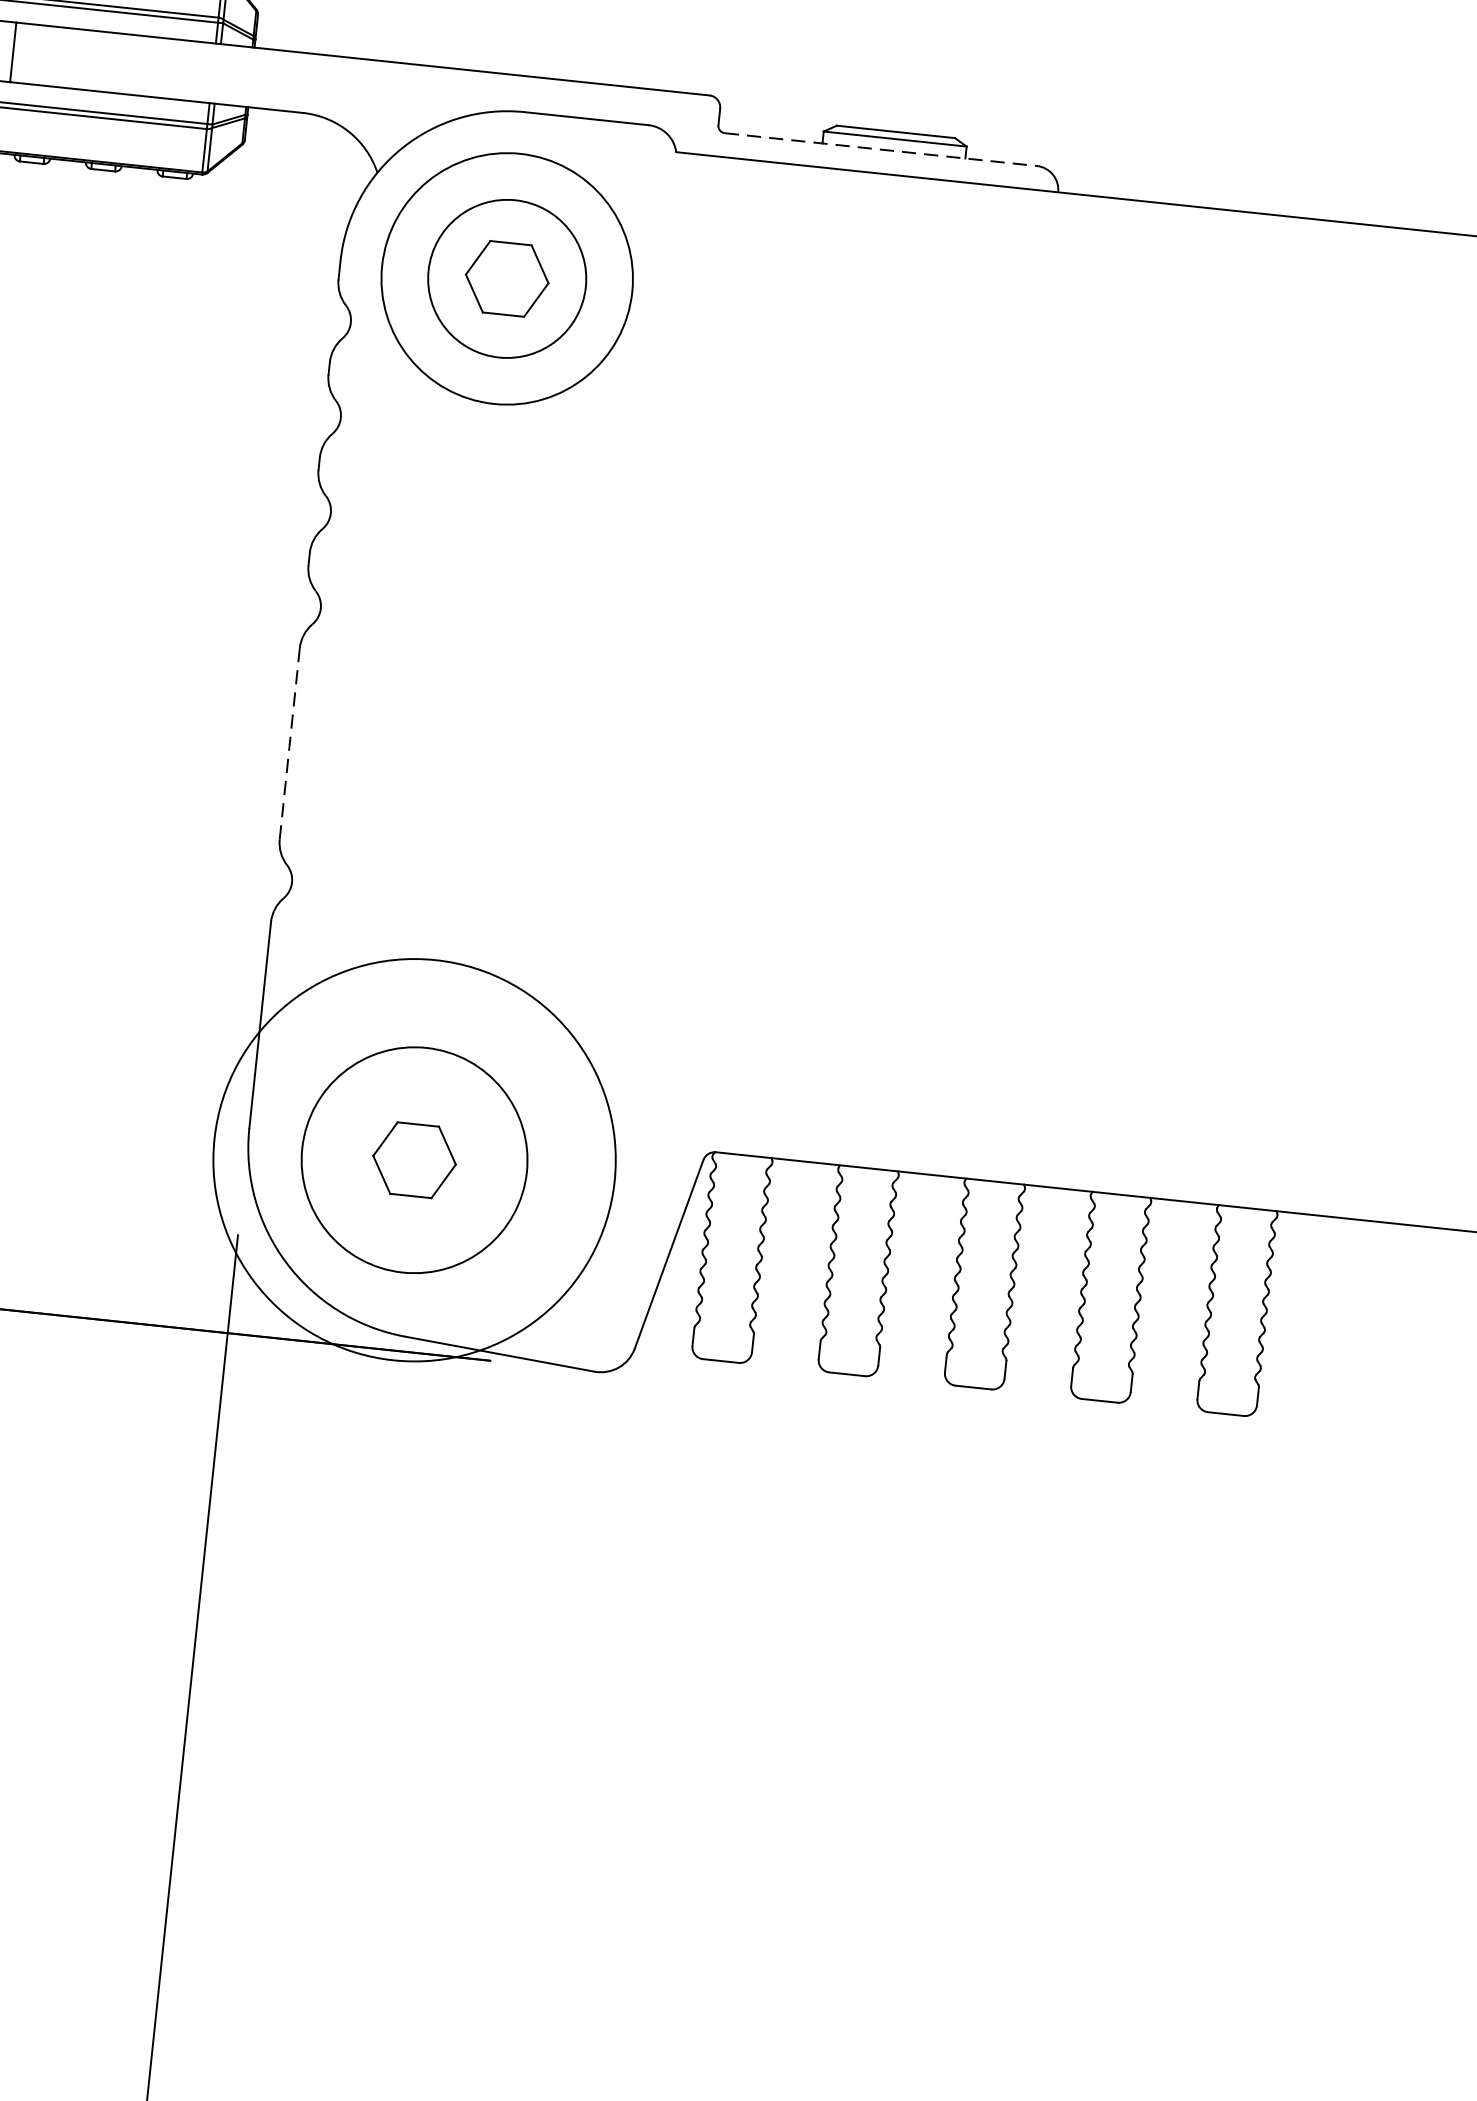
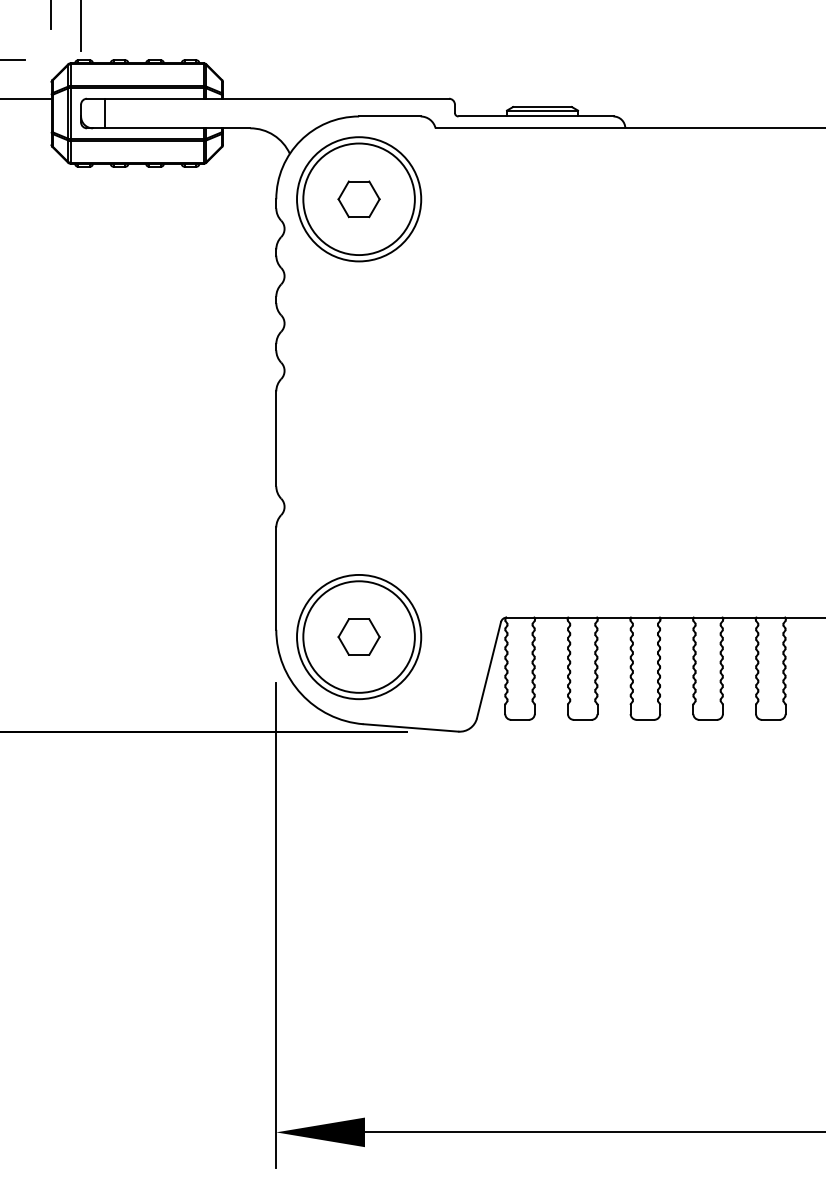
line: (881, 149) -> (536, 116), dashed -> solid
circle: (505, 279) -> (358, 199), size x1.43
line: (290, 742) -> (276, 438), dashed -> solid
circle: (415, 1159) -> (359, 636), size x0.62

